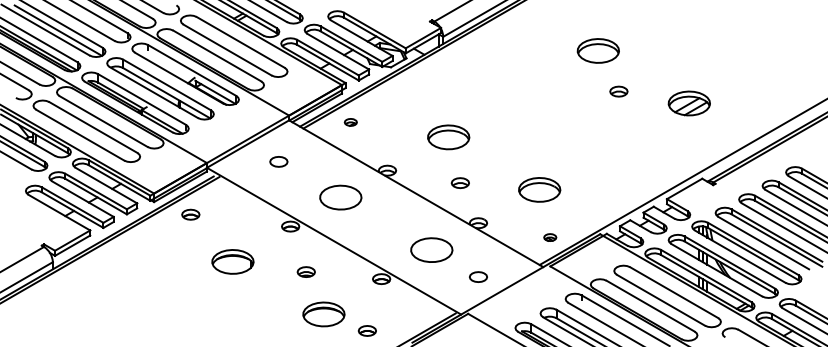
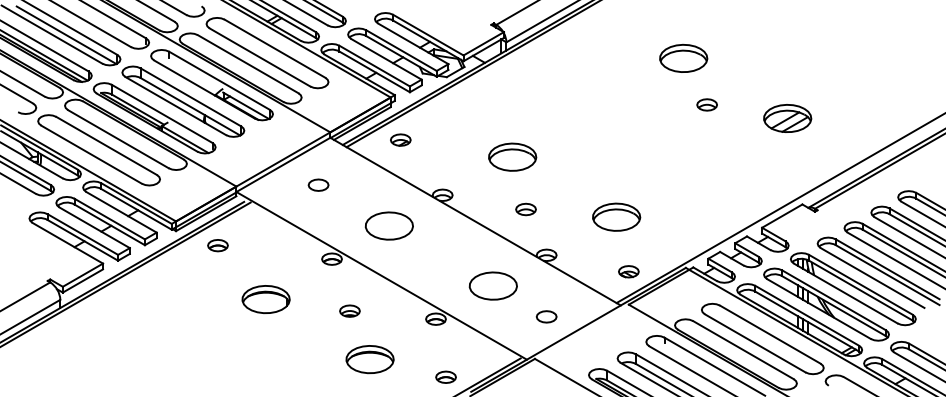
part: (350, 122) -> (400, 140), size x1.43
part: (549, 237) -> (627, 271), size x1.43
part: (366, 330) -> (445, 376), moved

